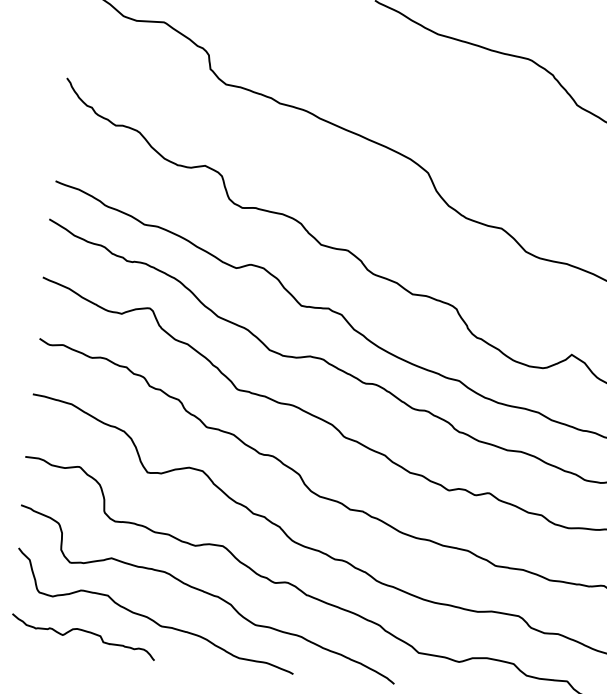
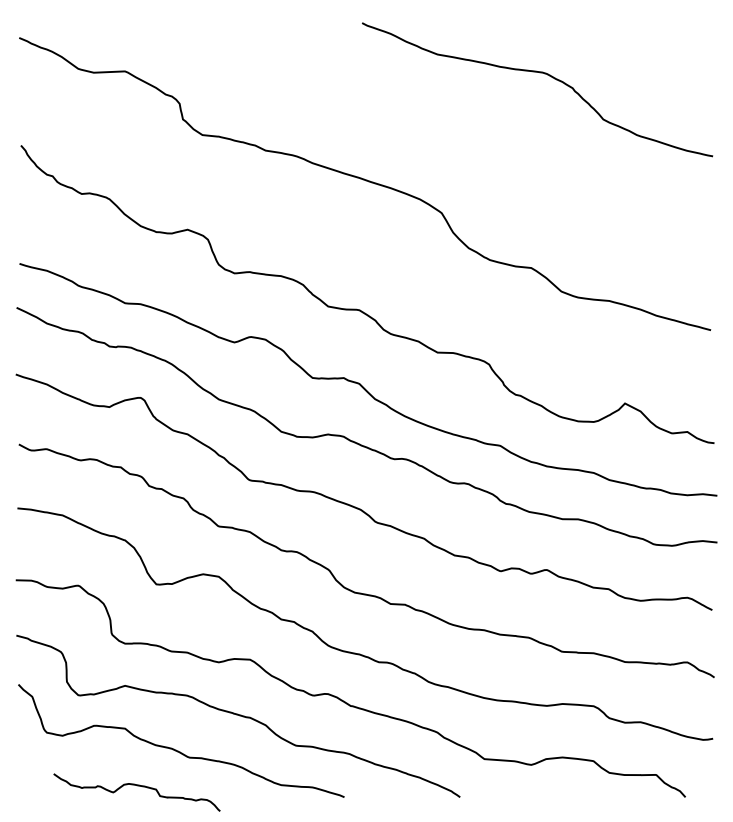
curve: (84, 631) -> (137, 786), moved

